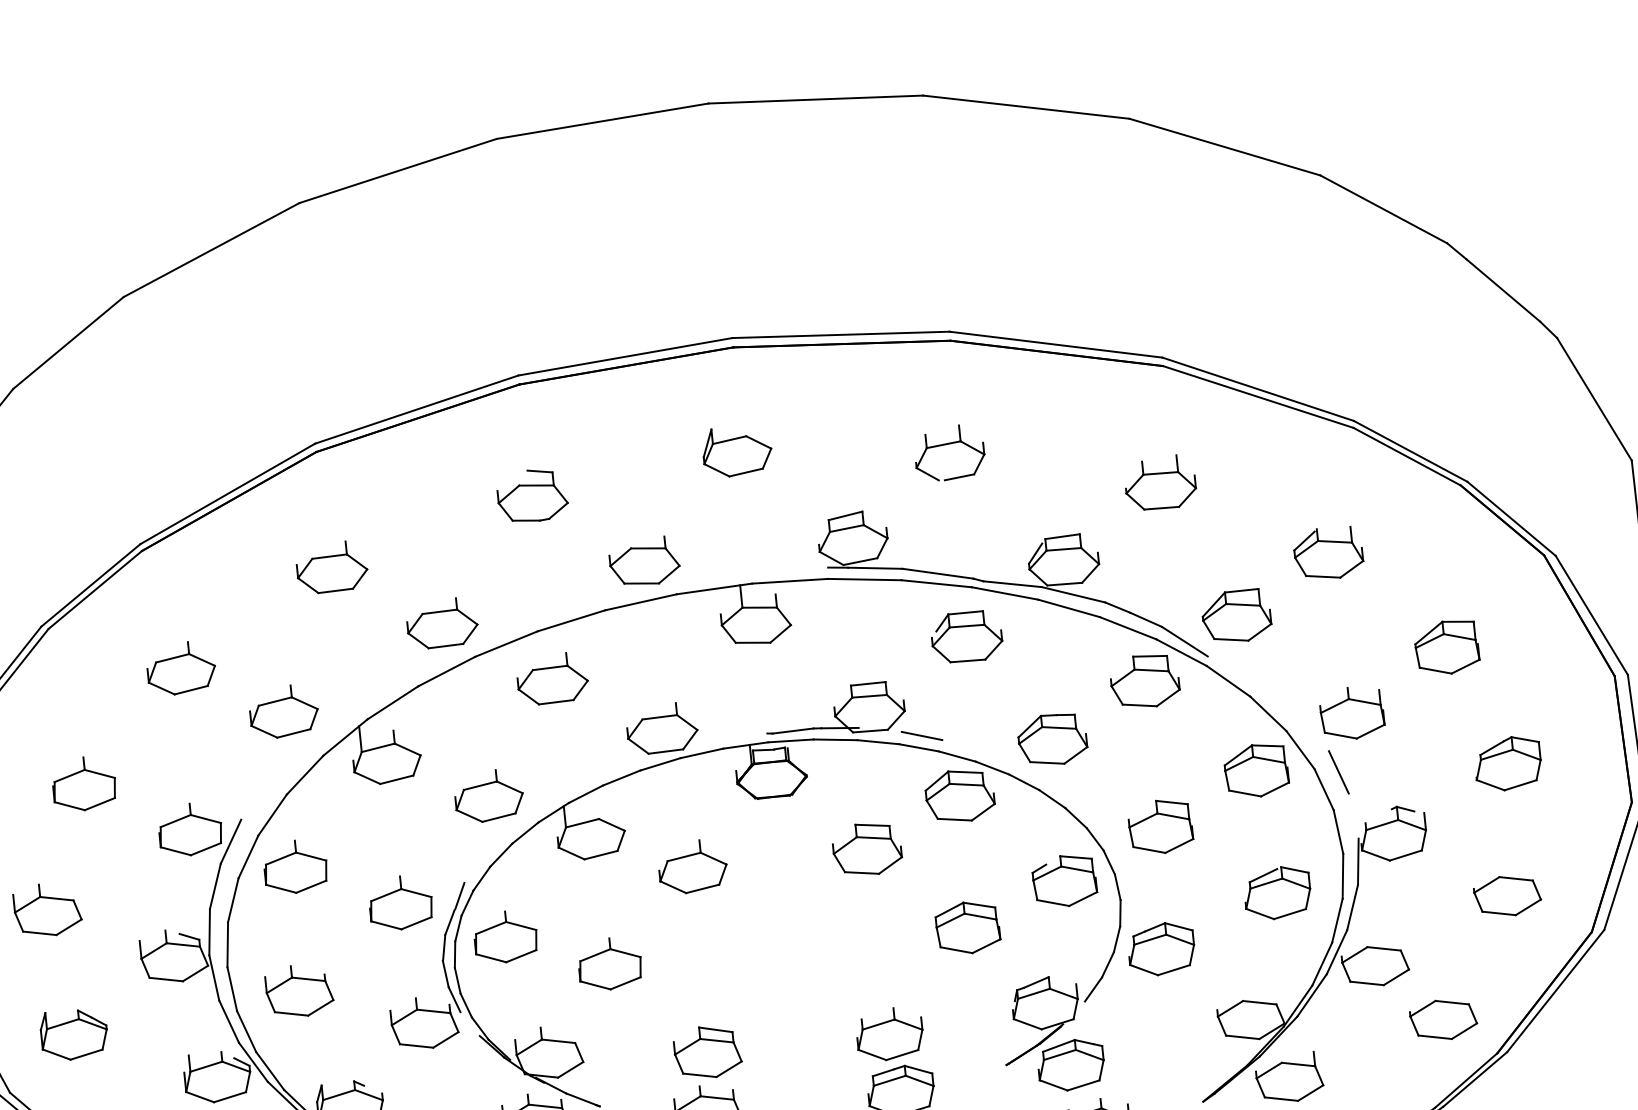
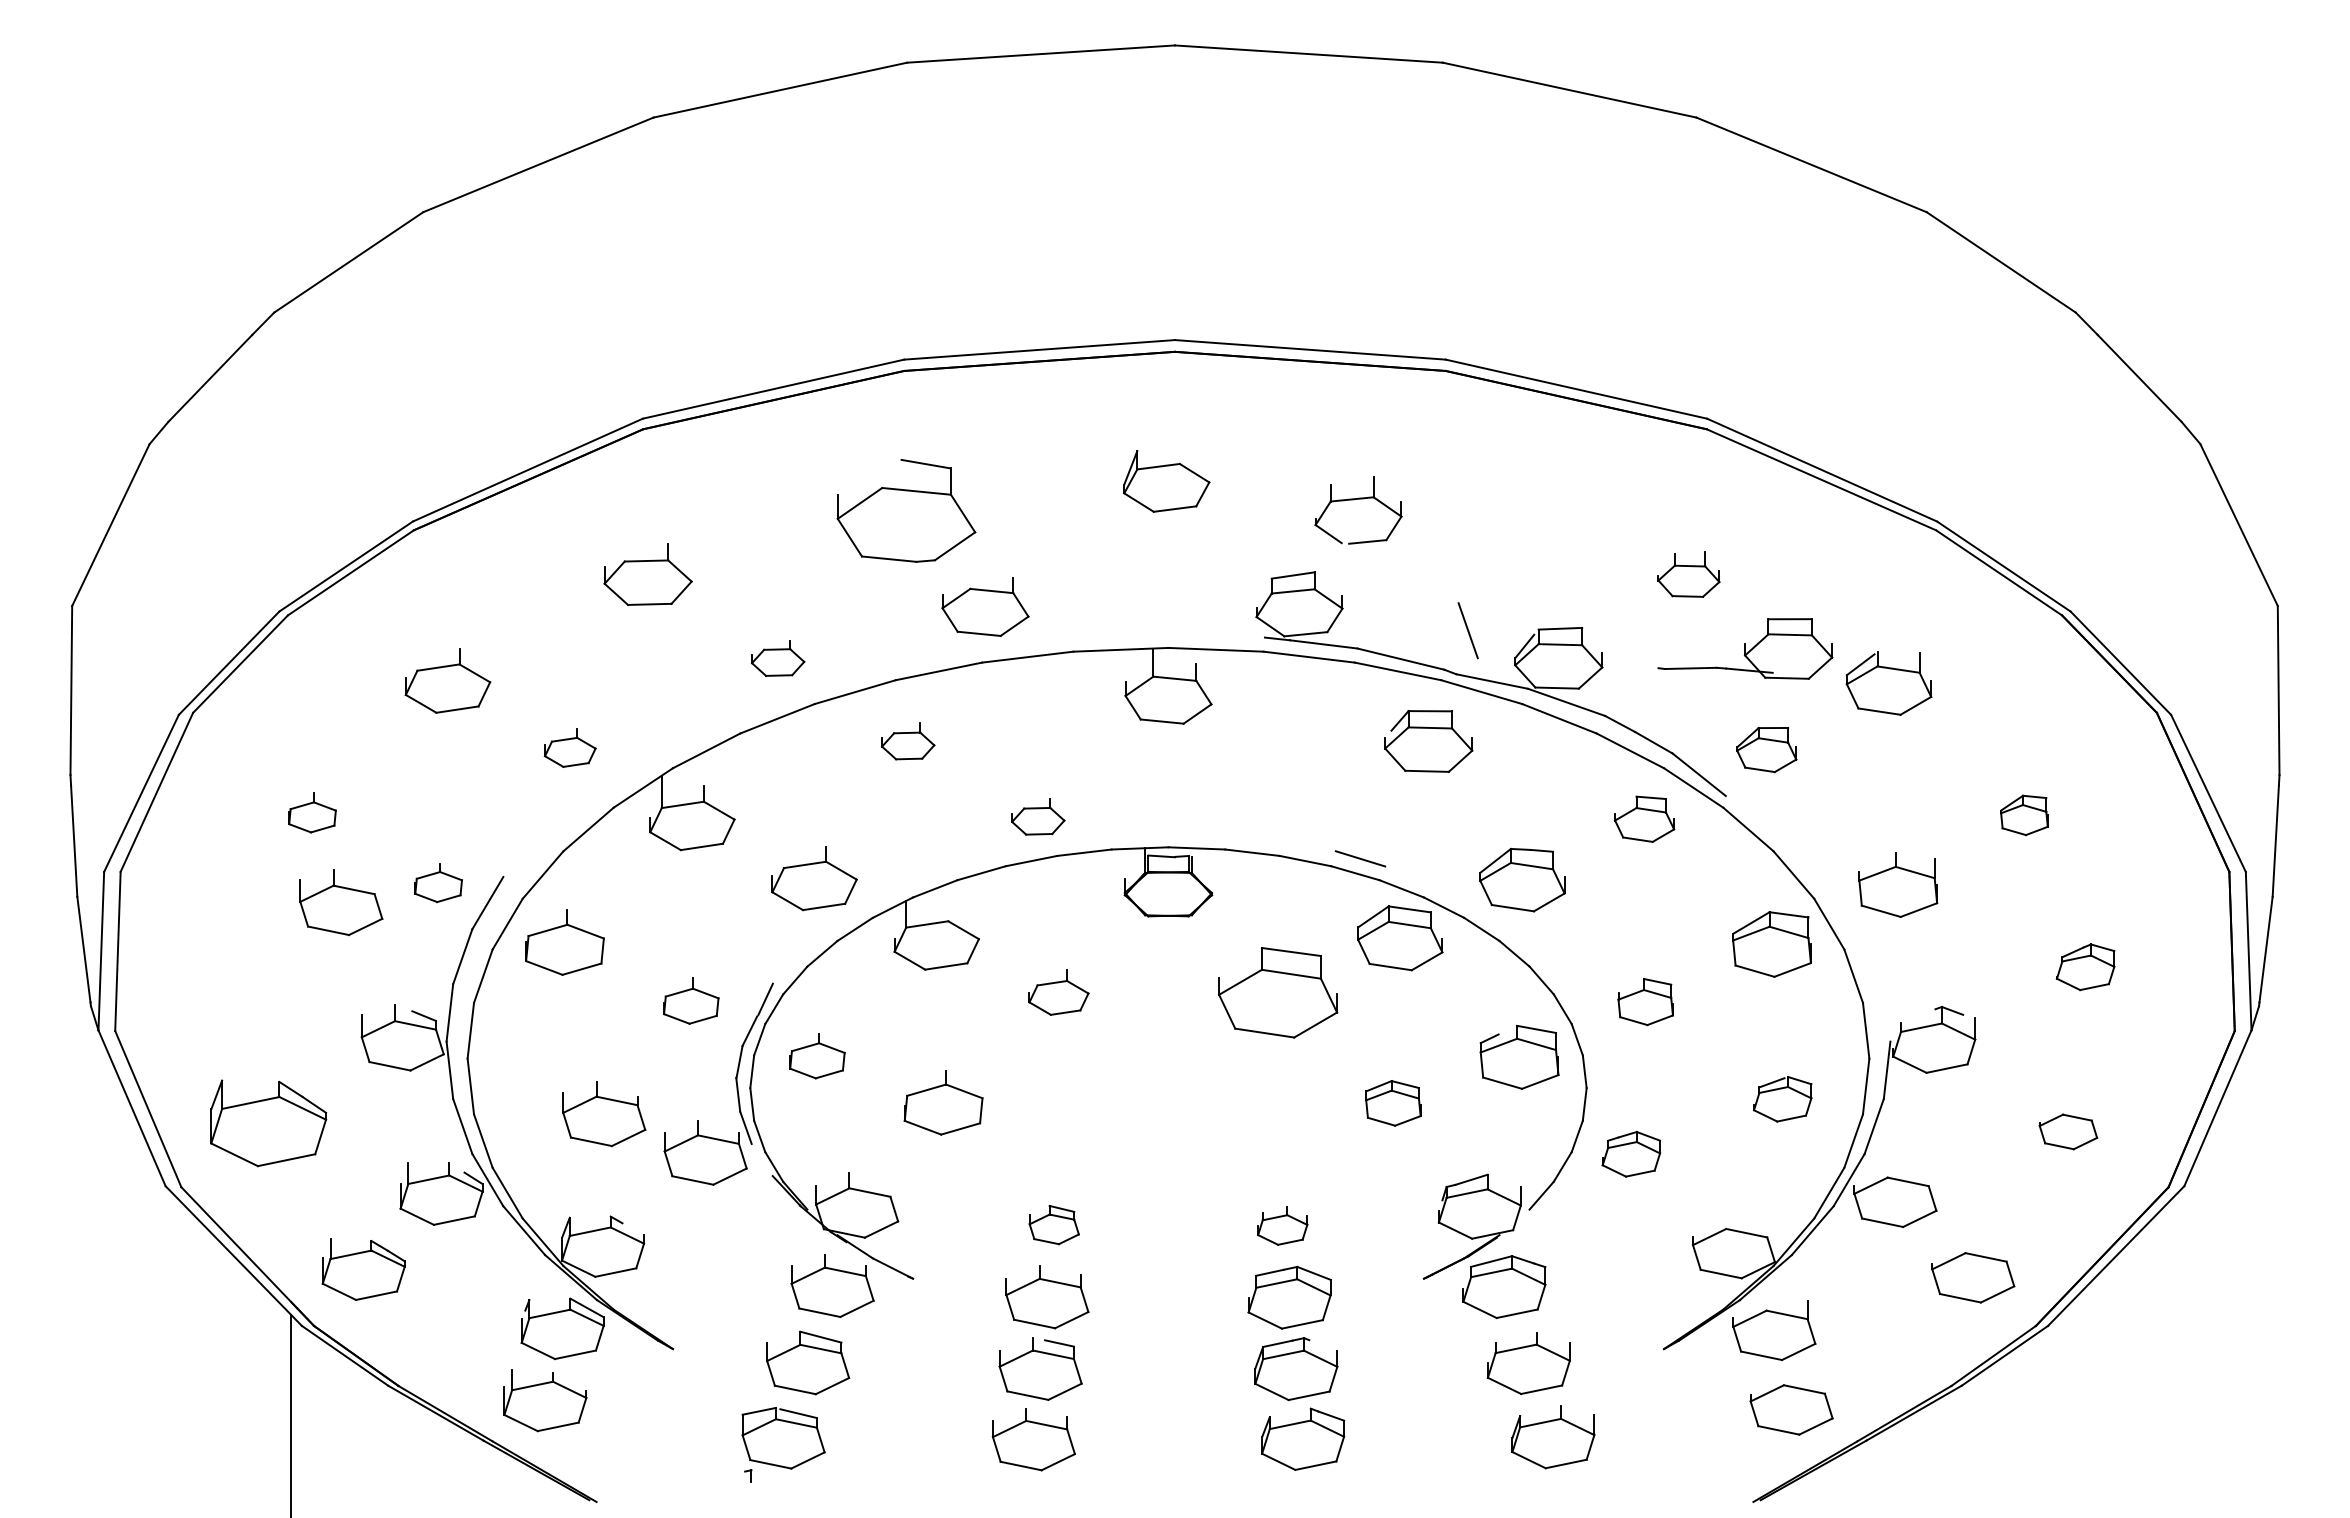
part: (945, 445) -> (1354, 500), moved
part: (1160, 483) -> (1688, 574), size x0.7
part: (532, 495) -> (906, 510), size x1.6
part: (644, 561) -> (985, 606), moved
part: (1236, 616) -> (1766, 749), size x0.7
part: (441, 623) -> (777, 658), size x0.6
part: (1447, 647) -> (2024, 815), size x0.6
part: (551, 679) -> (907, 741), size x0.6
part: (1144, 681) -> (1644, 819), size x0.7
part: (835, 710) -> (1745, 648), moved
part: (284, 711) -> (570, 747), size x0.6
part: (661, 728) -> (1037, 816), size x0.6
part: (1507, 763) -> (2085, 966), size x0.7
line: (1338, 772) -> (1467, 630), moved
part: (84, 783) -> (312, 812), size x0.6
part: (1160, 826) -> (1645, 1001), size x0.7
part: (190, 829) -> (438, 882), size x0.6
part: (866, 849) -> (1277, 992), size x1.4
part: (692, 866) -> (1058, 992), size x0.7
part: (1277, 893) -> (1782, 1099), size x0.7
part: (1507, 895) -> (2068, 1131), size x0.7
part: (400, 902) -> (691, 1000), size x0.7
part: (47, 909) -> (341, 902), moved
part: (968, 928) -> (1393, 1103), size x0.7
part: (505, 937) -> (817, 1056), size x0.7
part: (1161, 949) -> (1631, 1154), size x0.7
part: (299, 991) -> (604, 1114), moved
part: (74, 1034) -> (268, 1122), size x1.4
part: (889, 1034) -> (1282, 1225), size x0.6
part: (708, 1051) -> (1054, 1224), size x0.6

